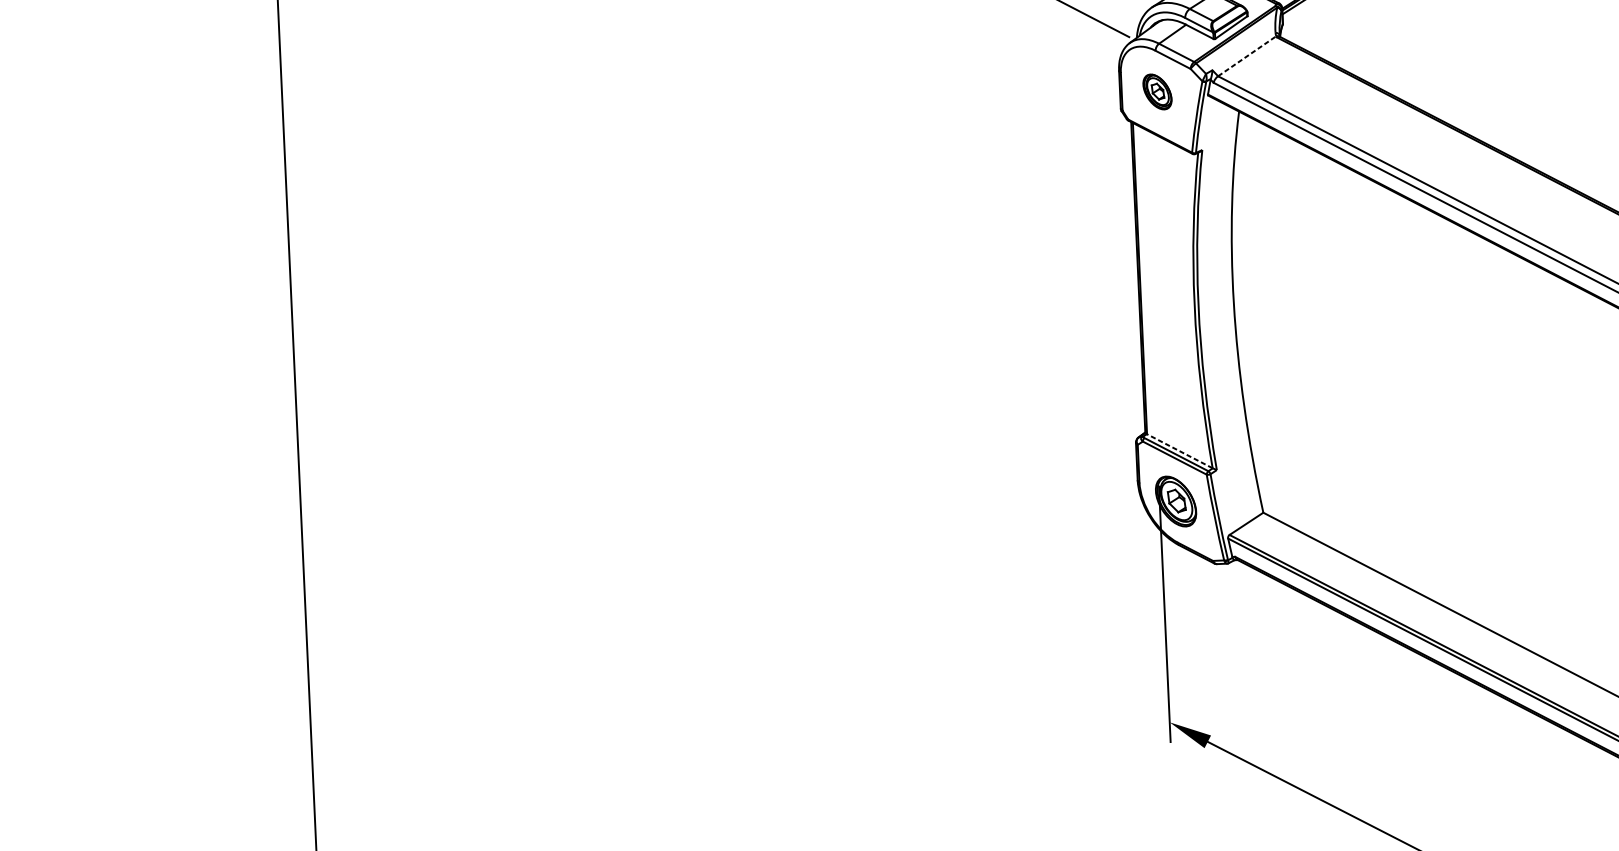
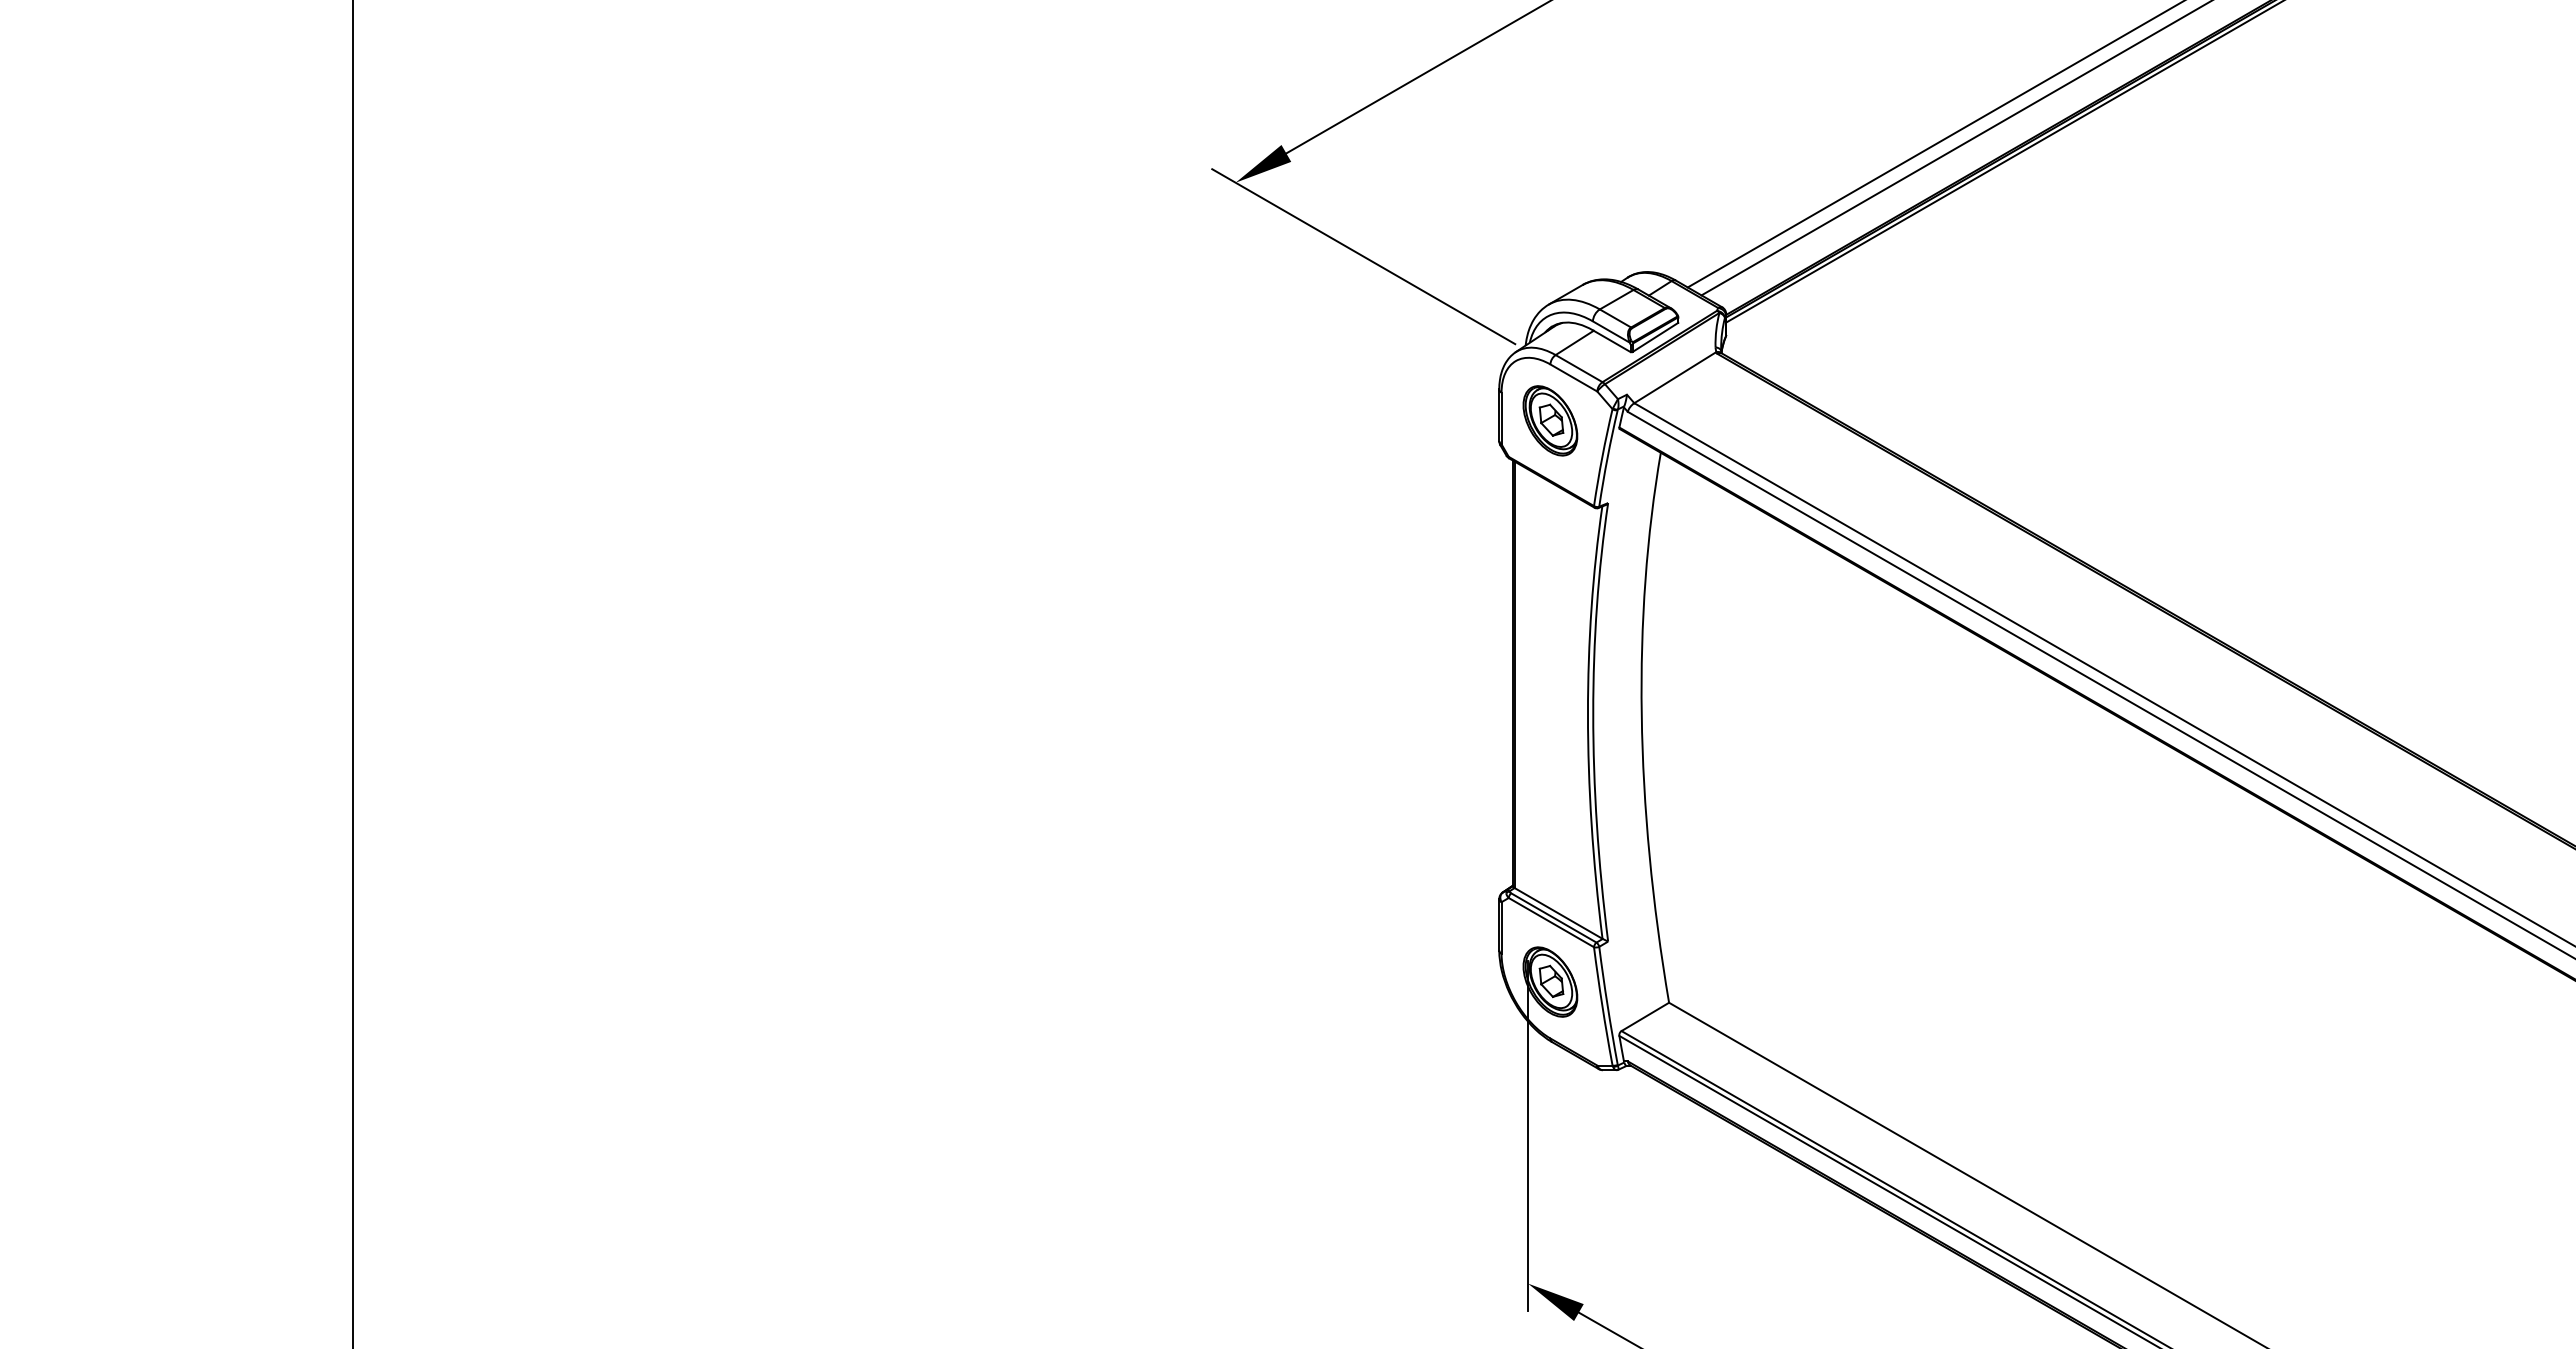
line: (1246, 56) -> (1674, 377), dashed -> solid
part: (1157, 91) -> (1550, 420), size x1.43
line: (1179, 451) -> (1558, 913), dashed -> solid

